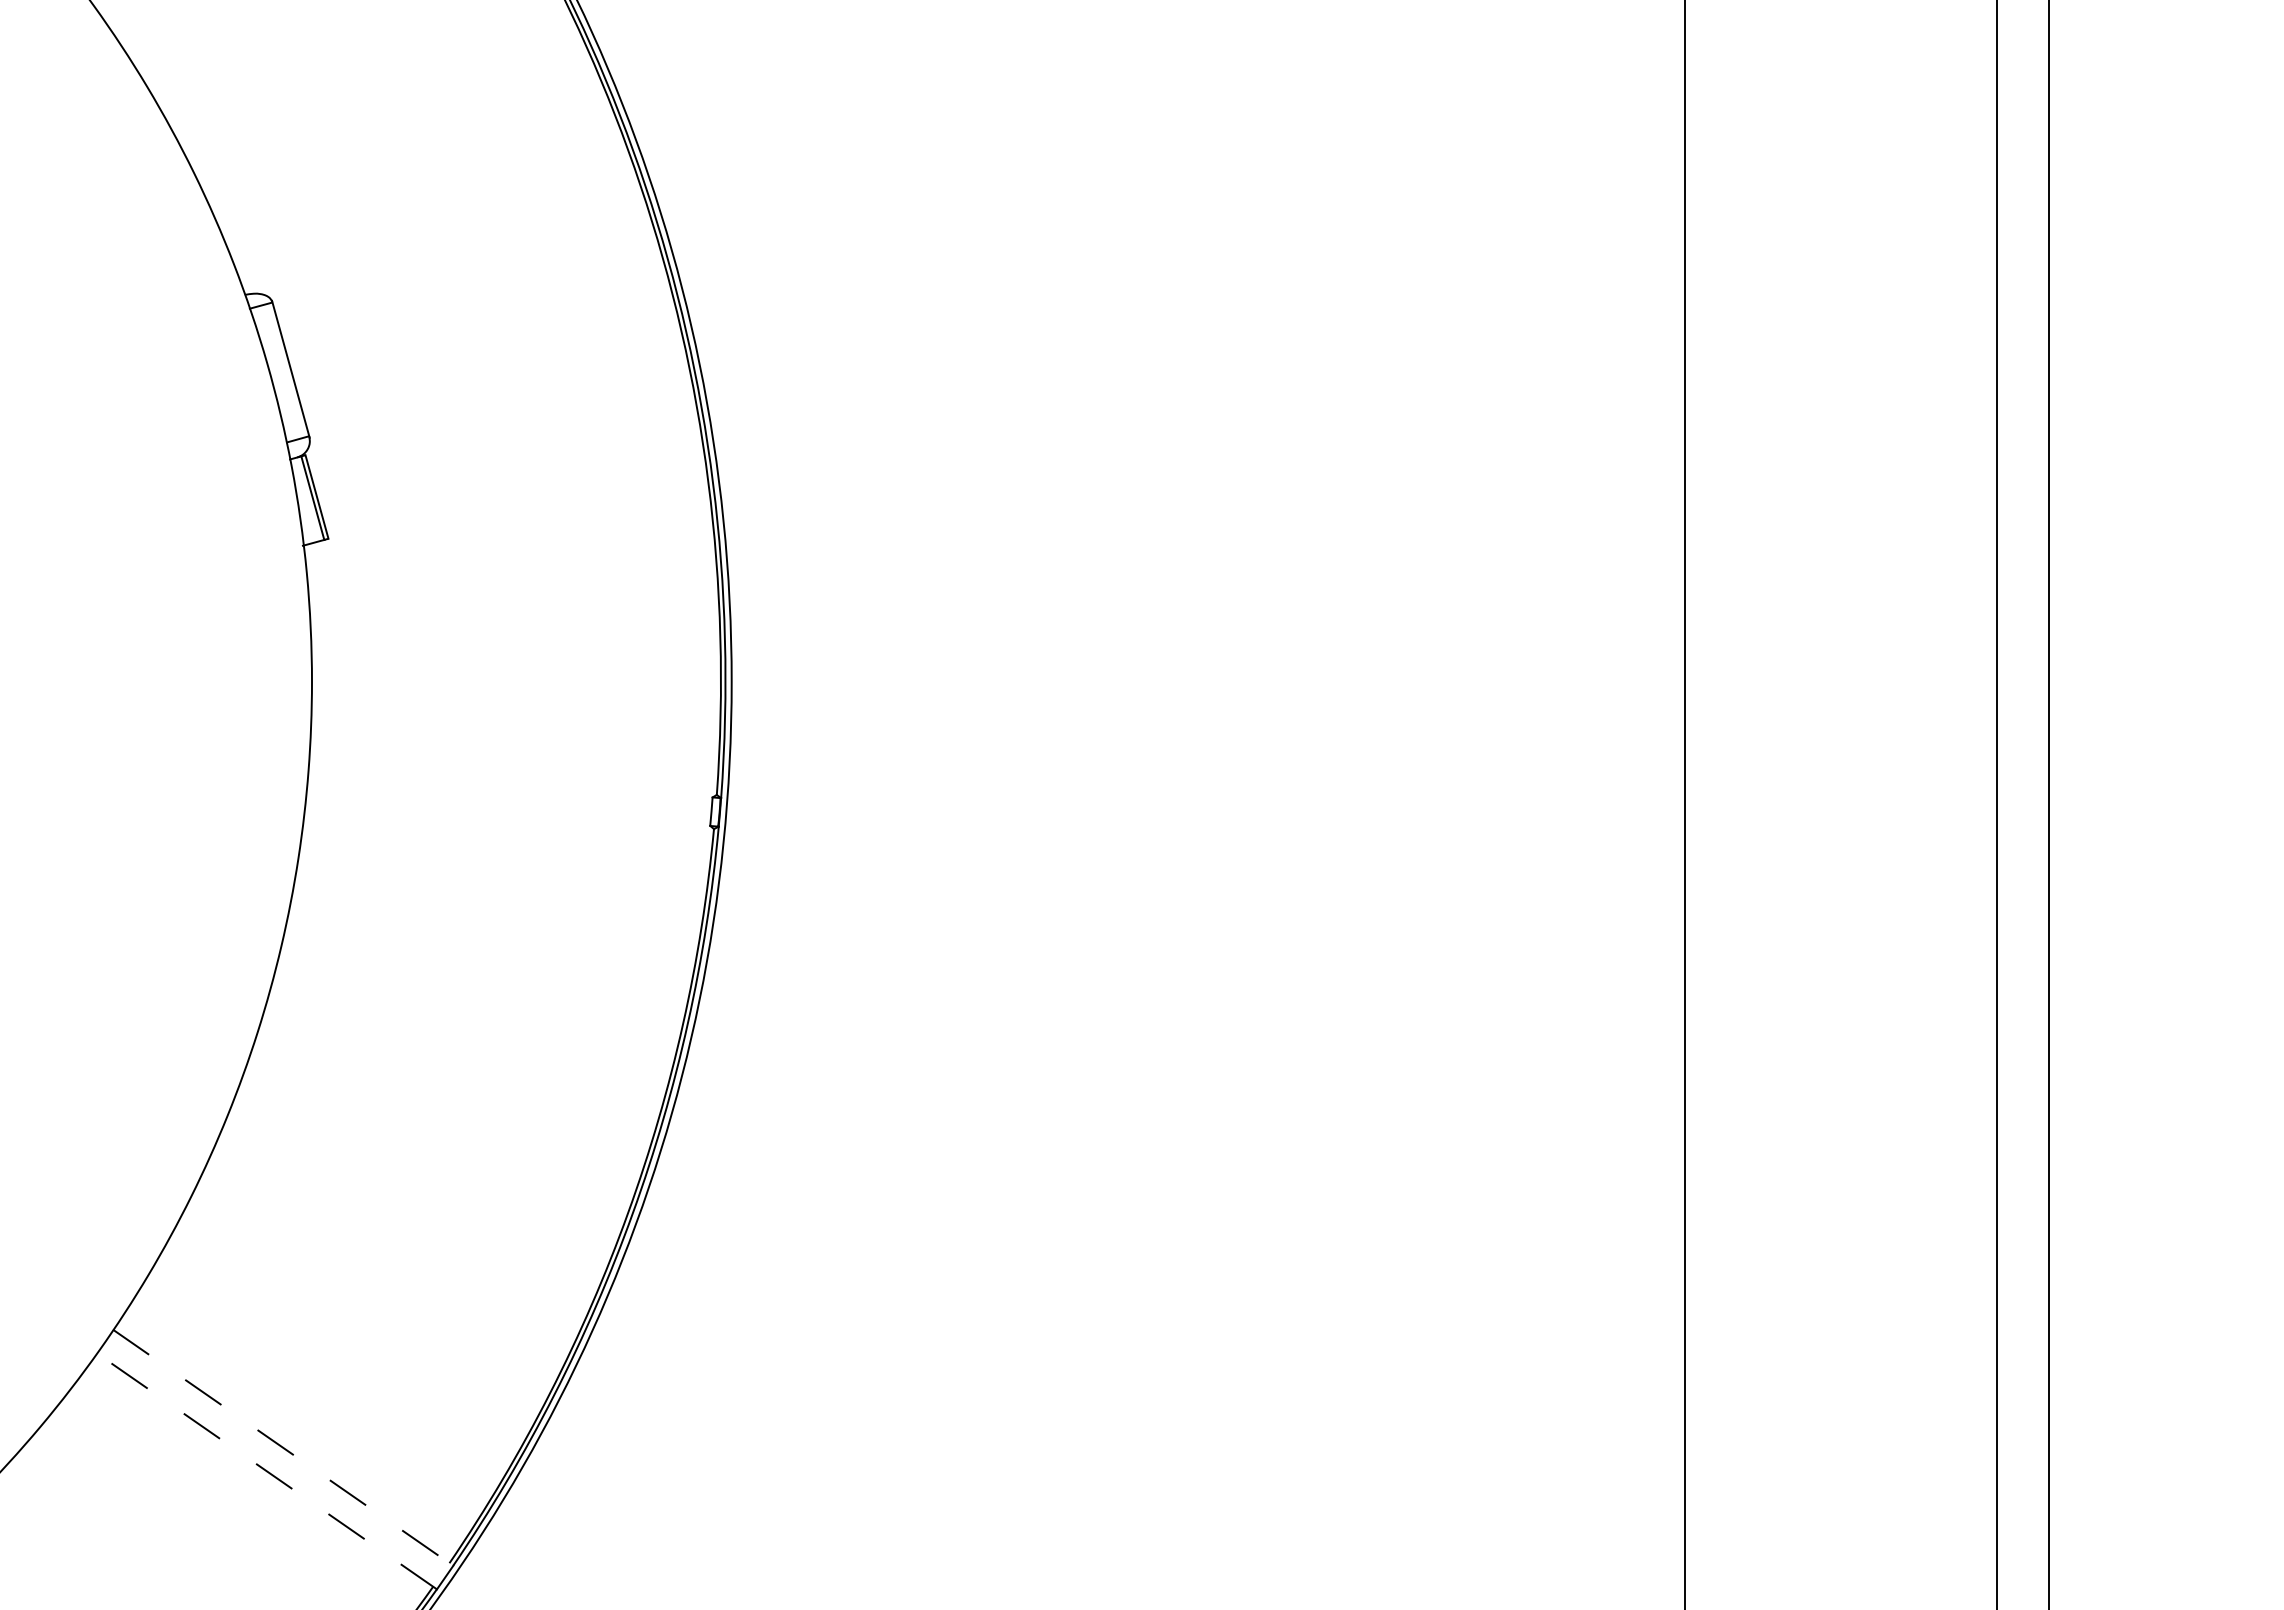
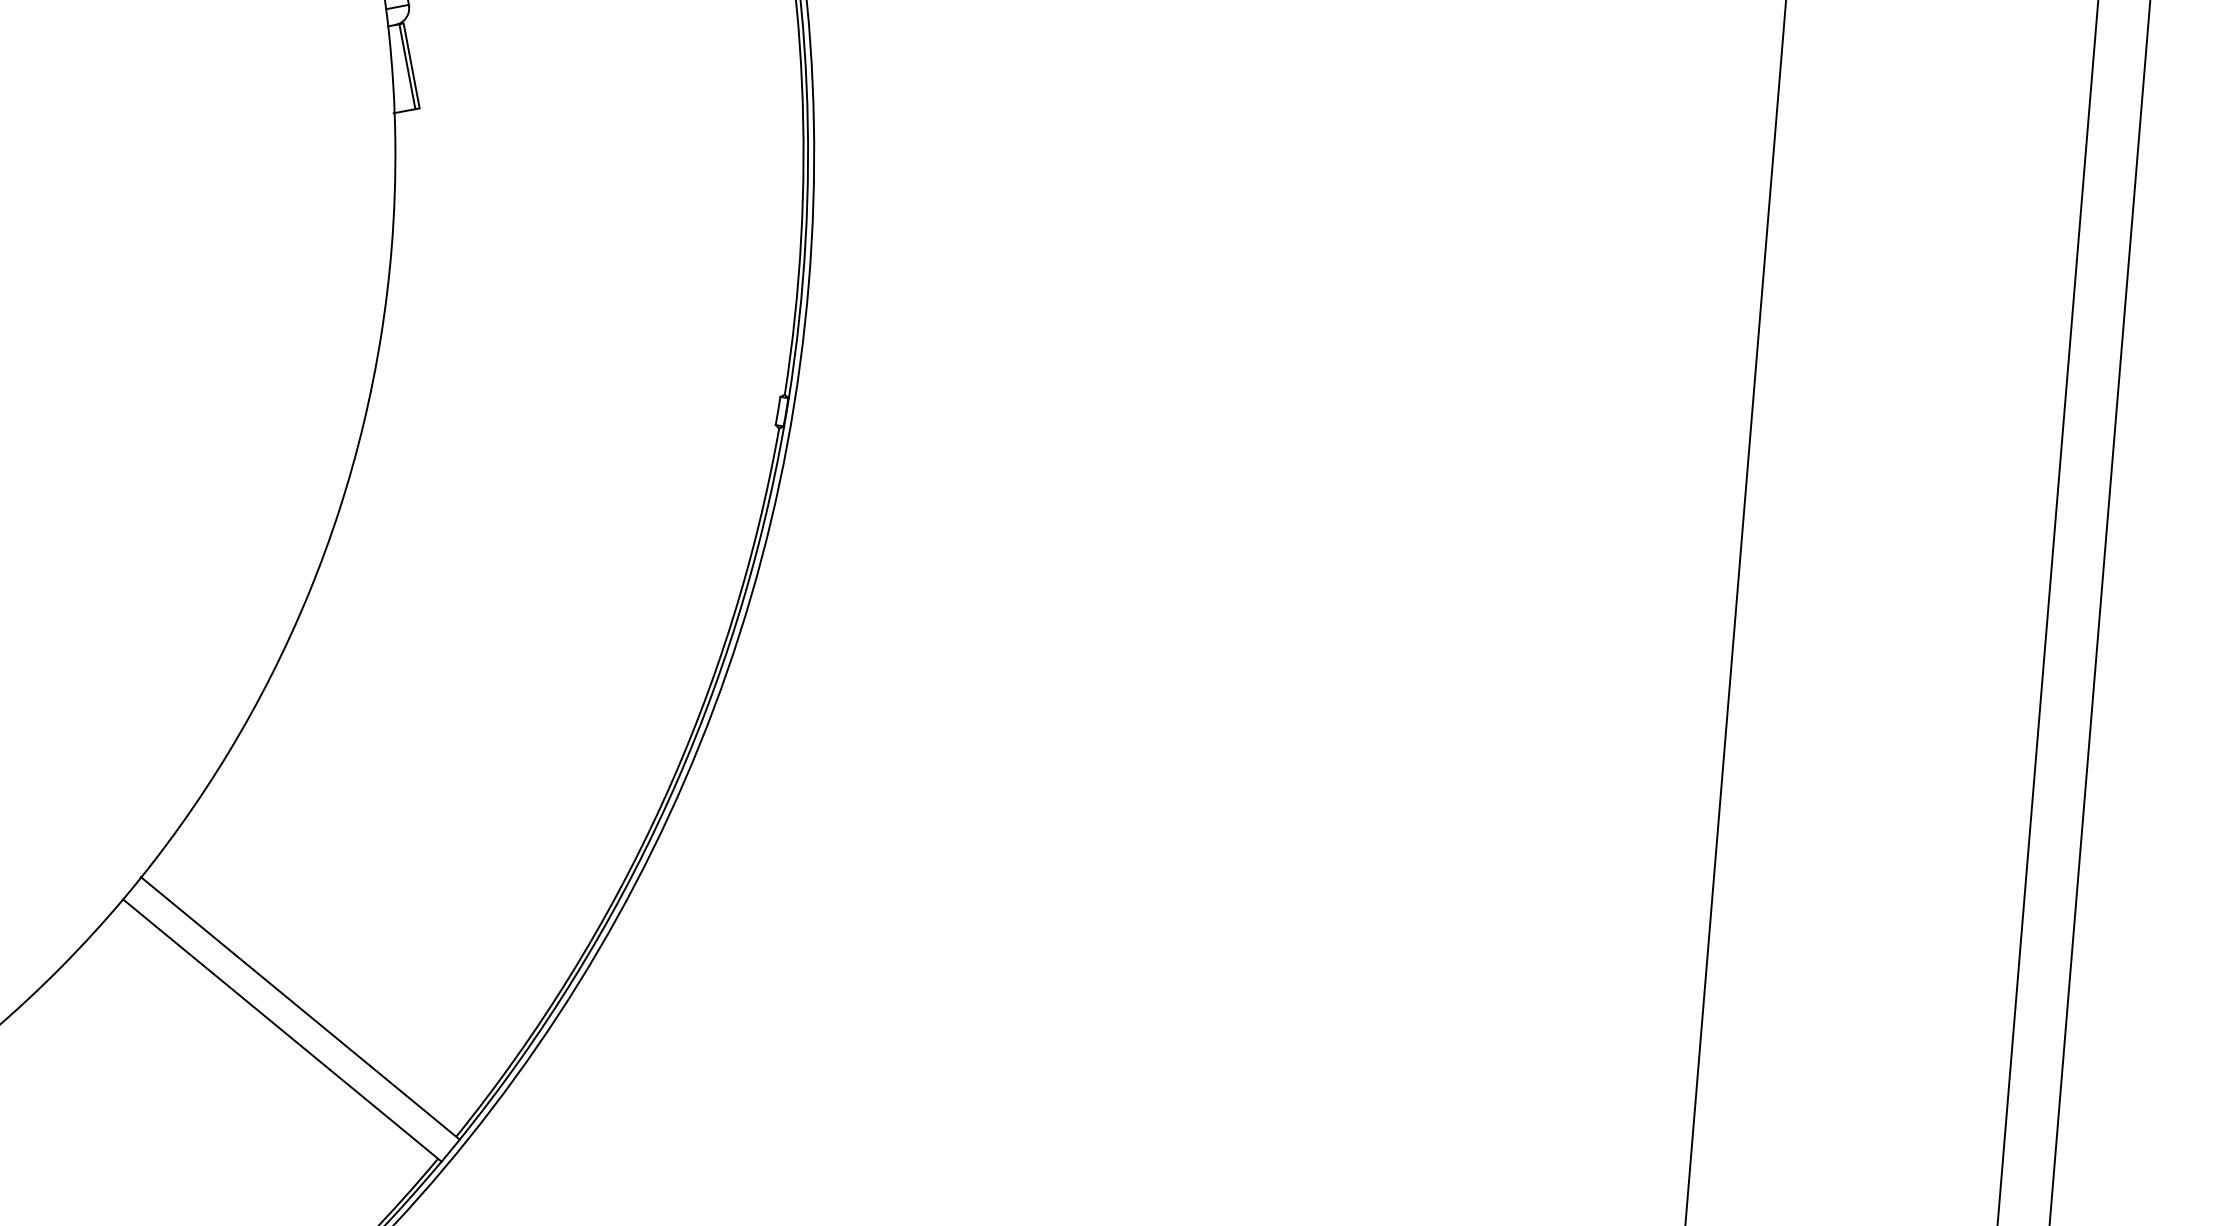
line: (283, 1448) -> (300, 1009), dashed -> solid
line: (267, 1471) -> (282, 1030), dashed -> solid

